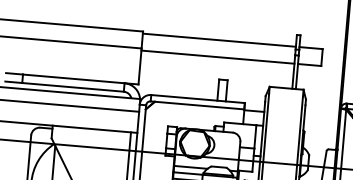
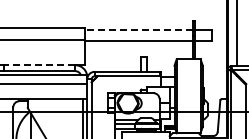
line: (218, 40) -> (138, 29), solid -> dashed
line: (73, 79) -> (39, 65), solid -> dashed

